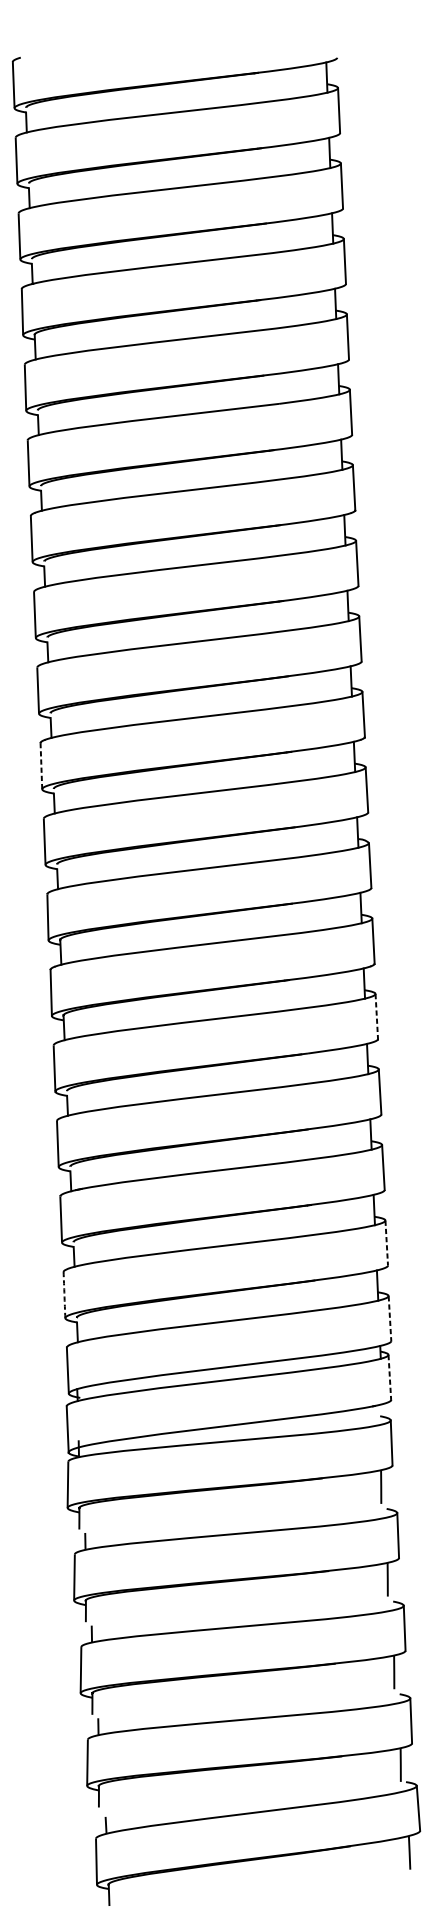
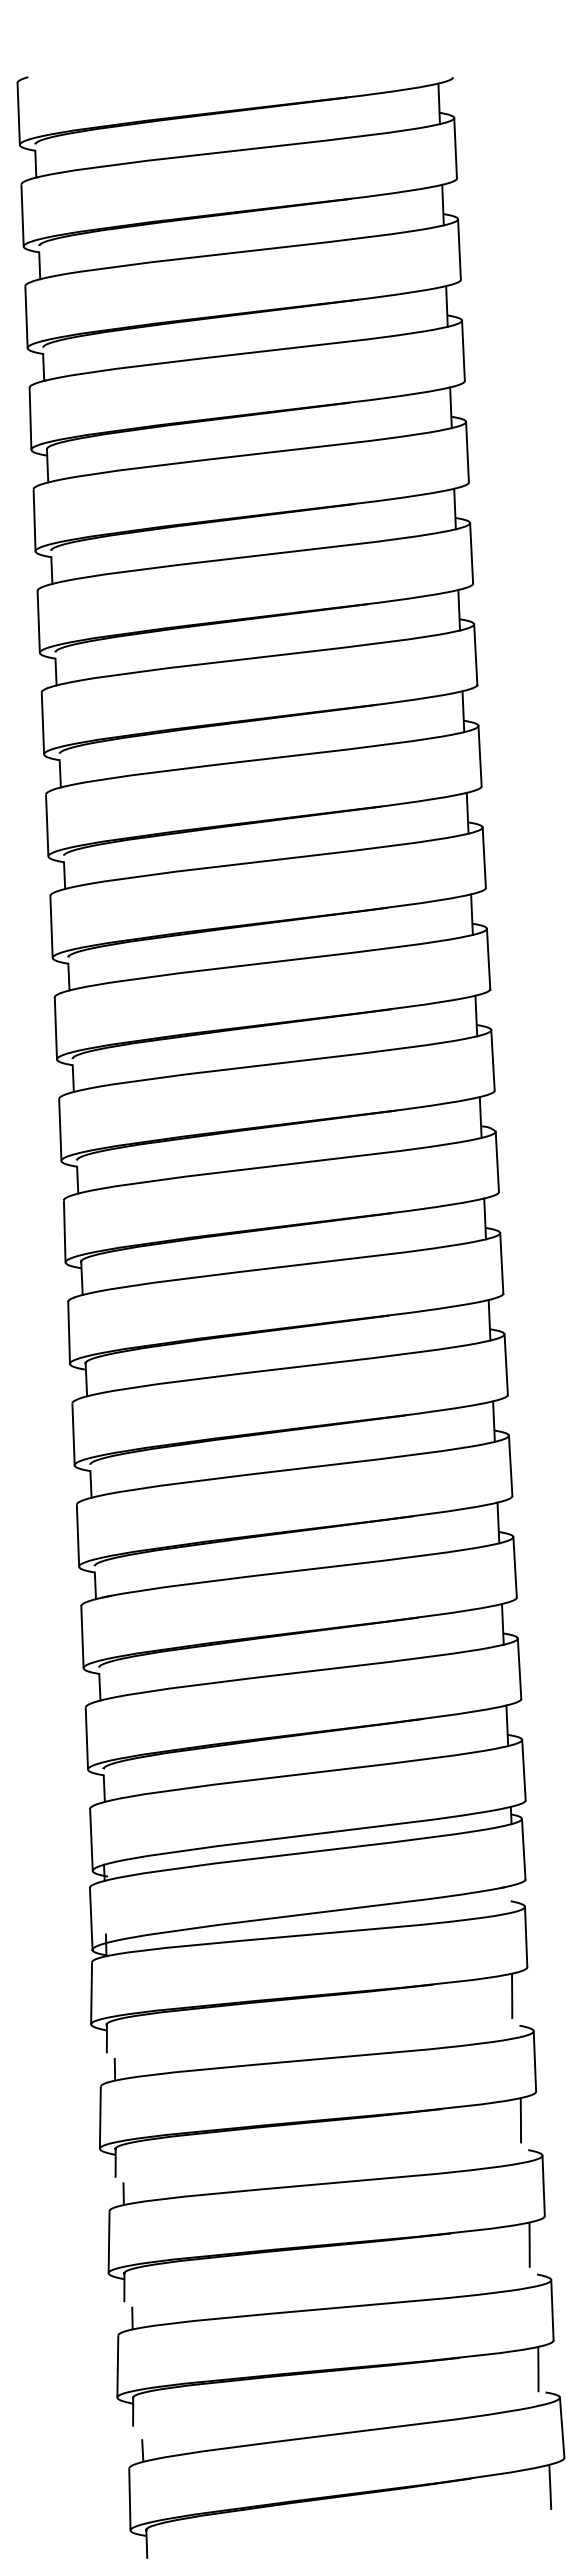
line: (41, 766) -> (55, 1028), dashed -> solid
line: (377, 1017) -> (506, 1365), dashed -> solid
line: (386, 1243) -> (519, 1669), dashed -> solid
arc: (64, 1295) -> (86, 1738), dashed -> solid
line: (389, 1318) -> (523, 1770), dashed -> solid
line: (389, 1377) -> (523, 1849), dashed -> solid

